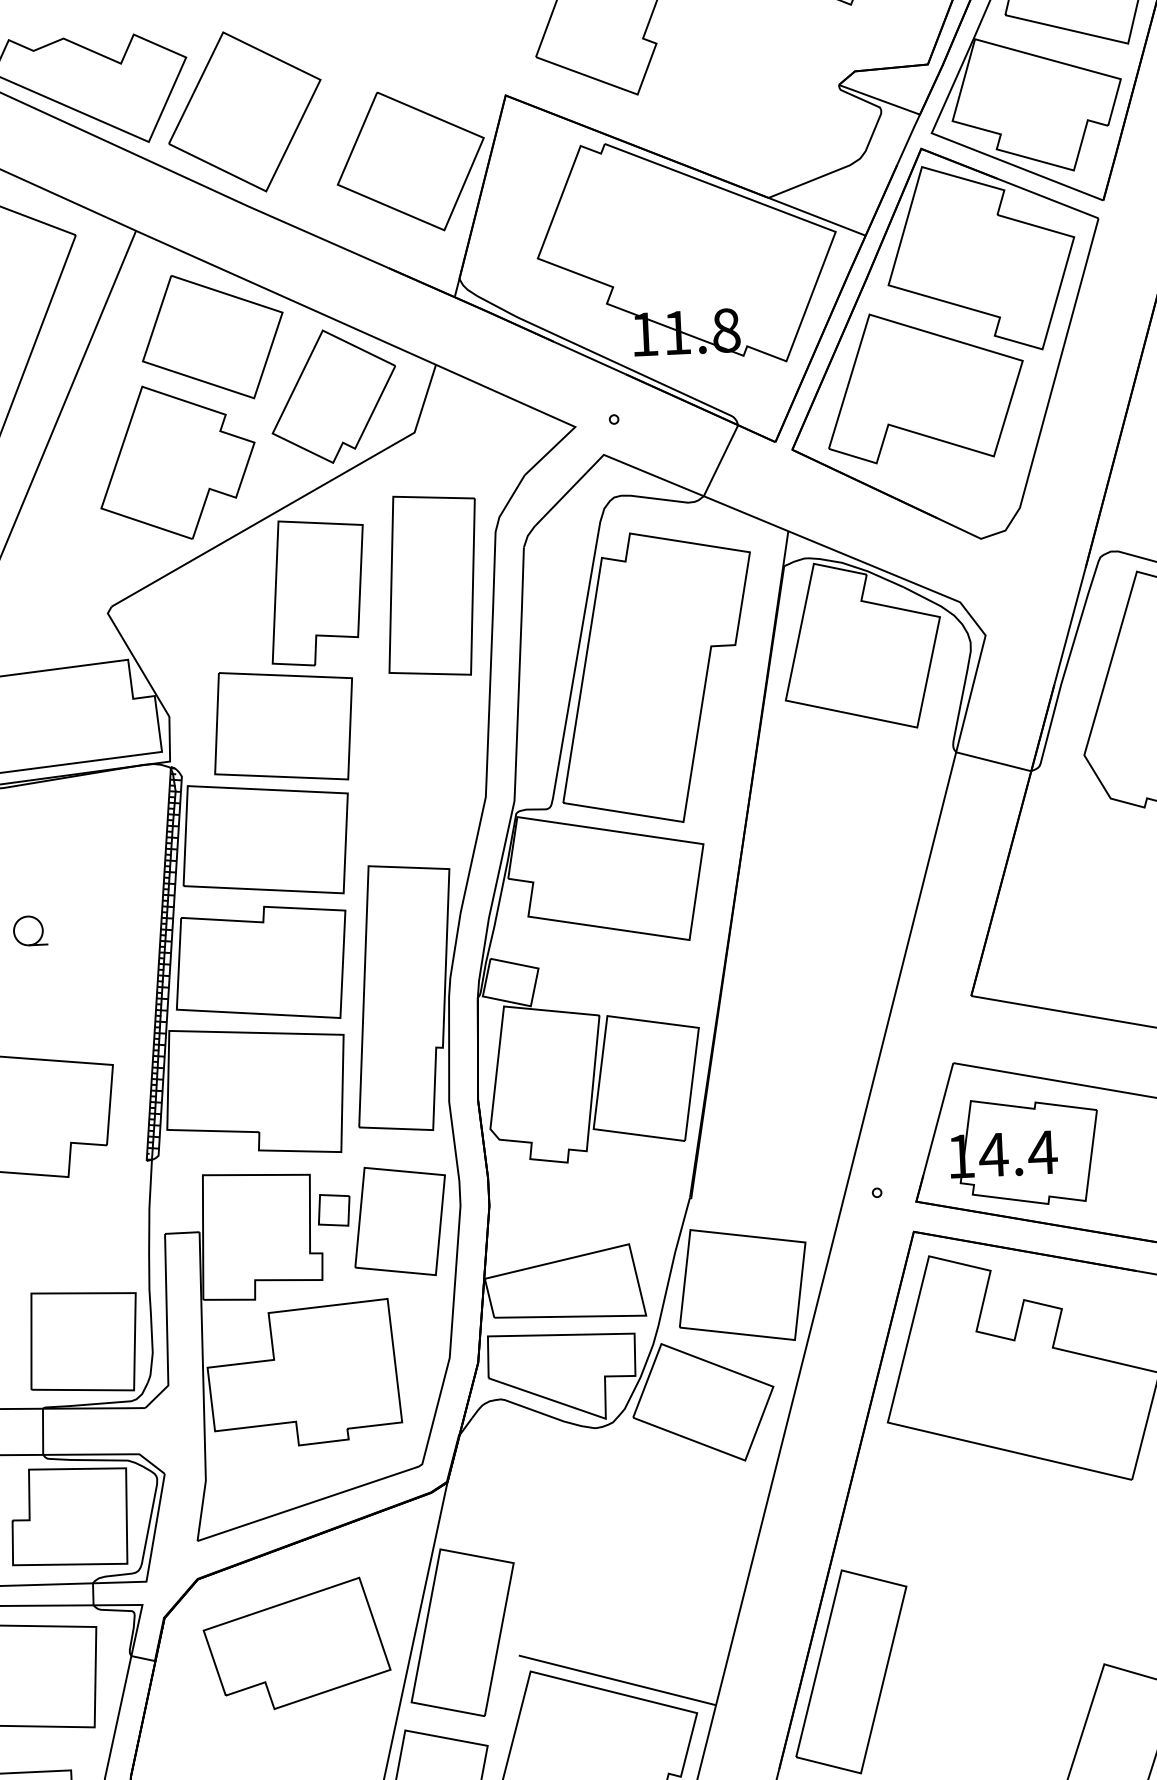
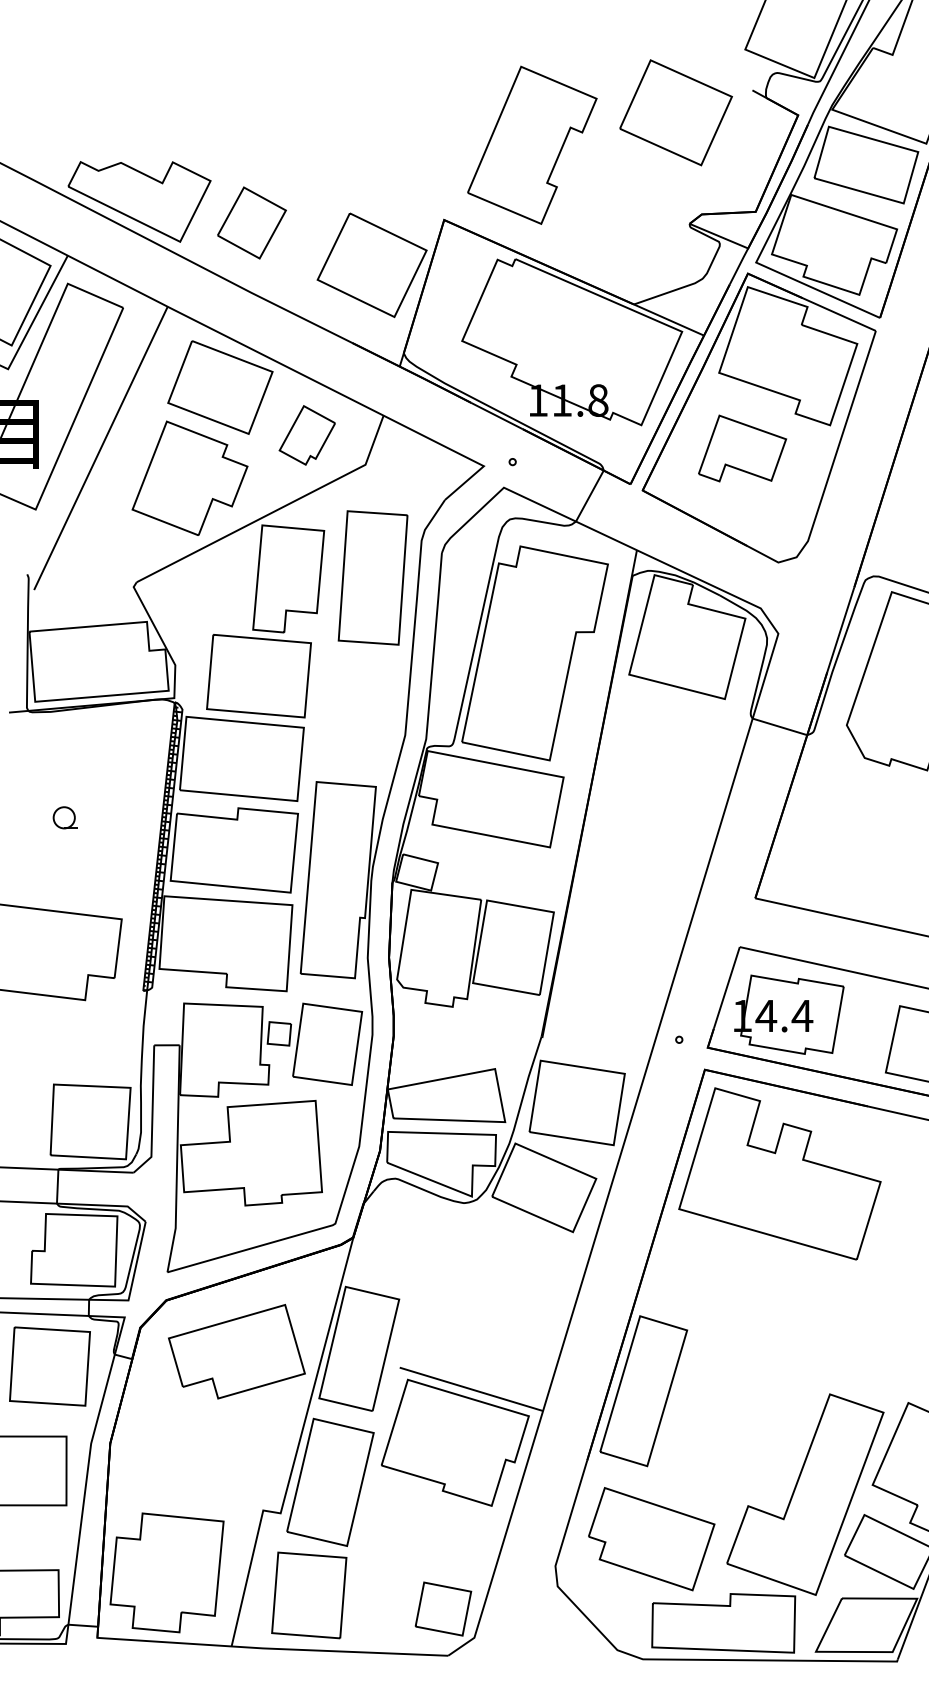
part: (244, 111) -> (251, 222), size x0.6
part: (925, 386) -> (742, 448), size x0.6
part: (333, 396) -> (307, 435), size x0.6

